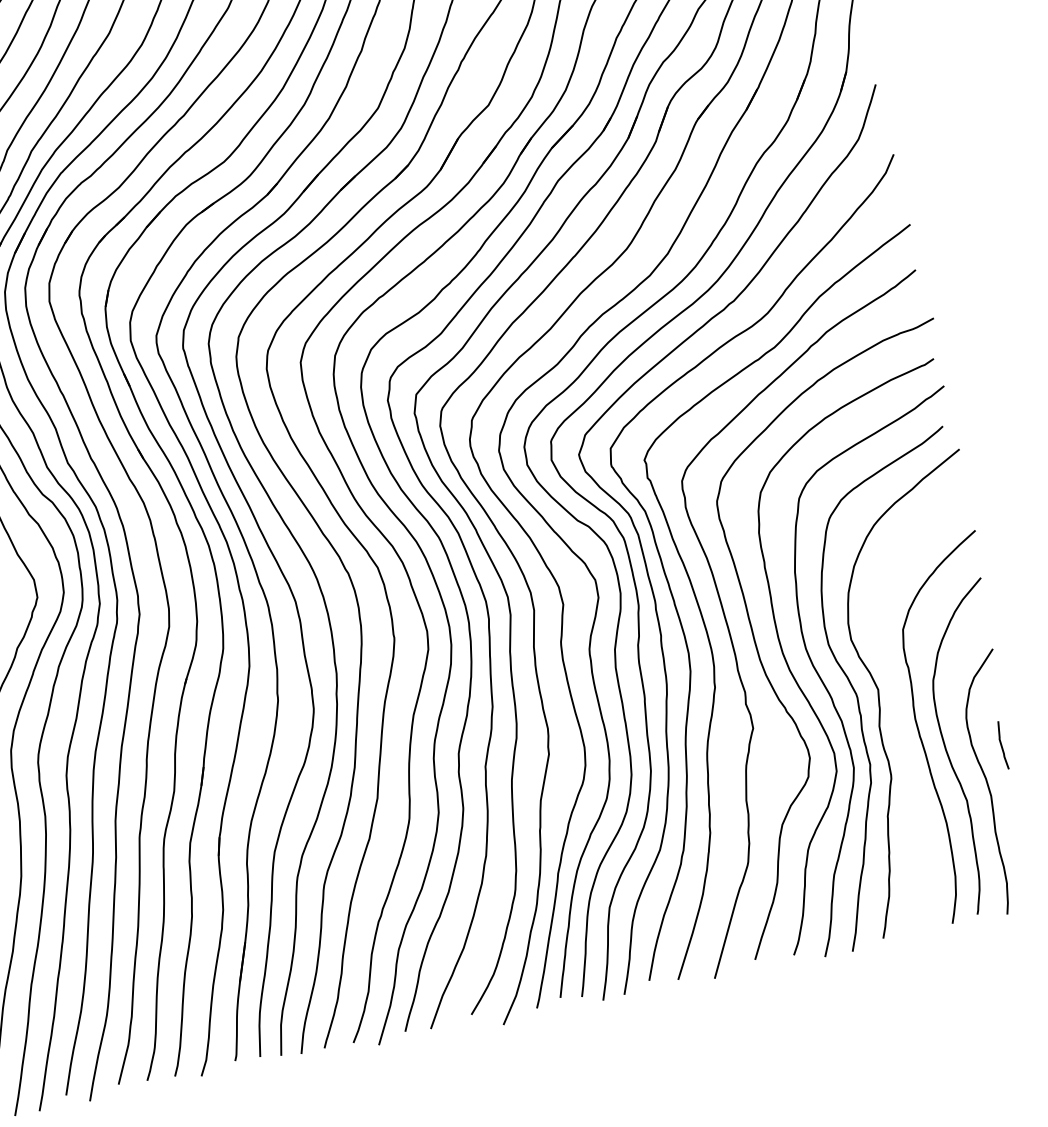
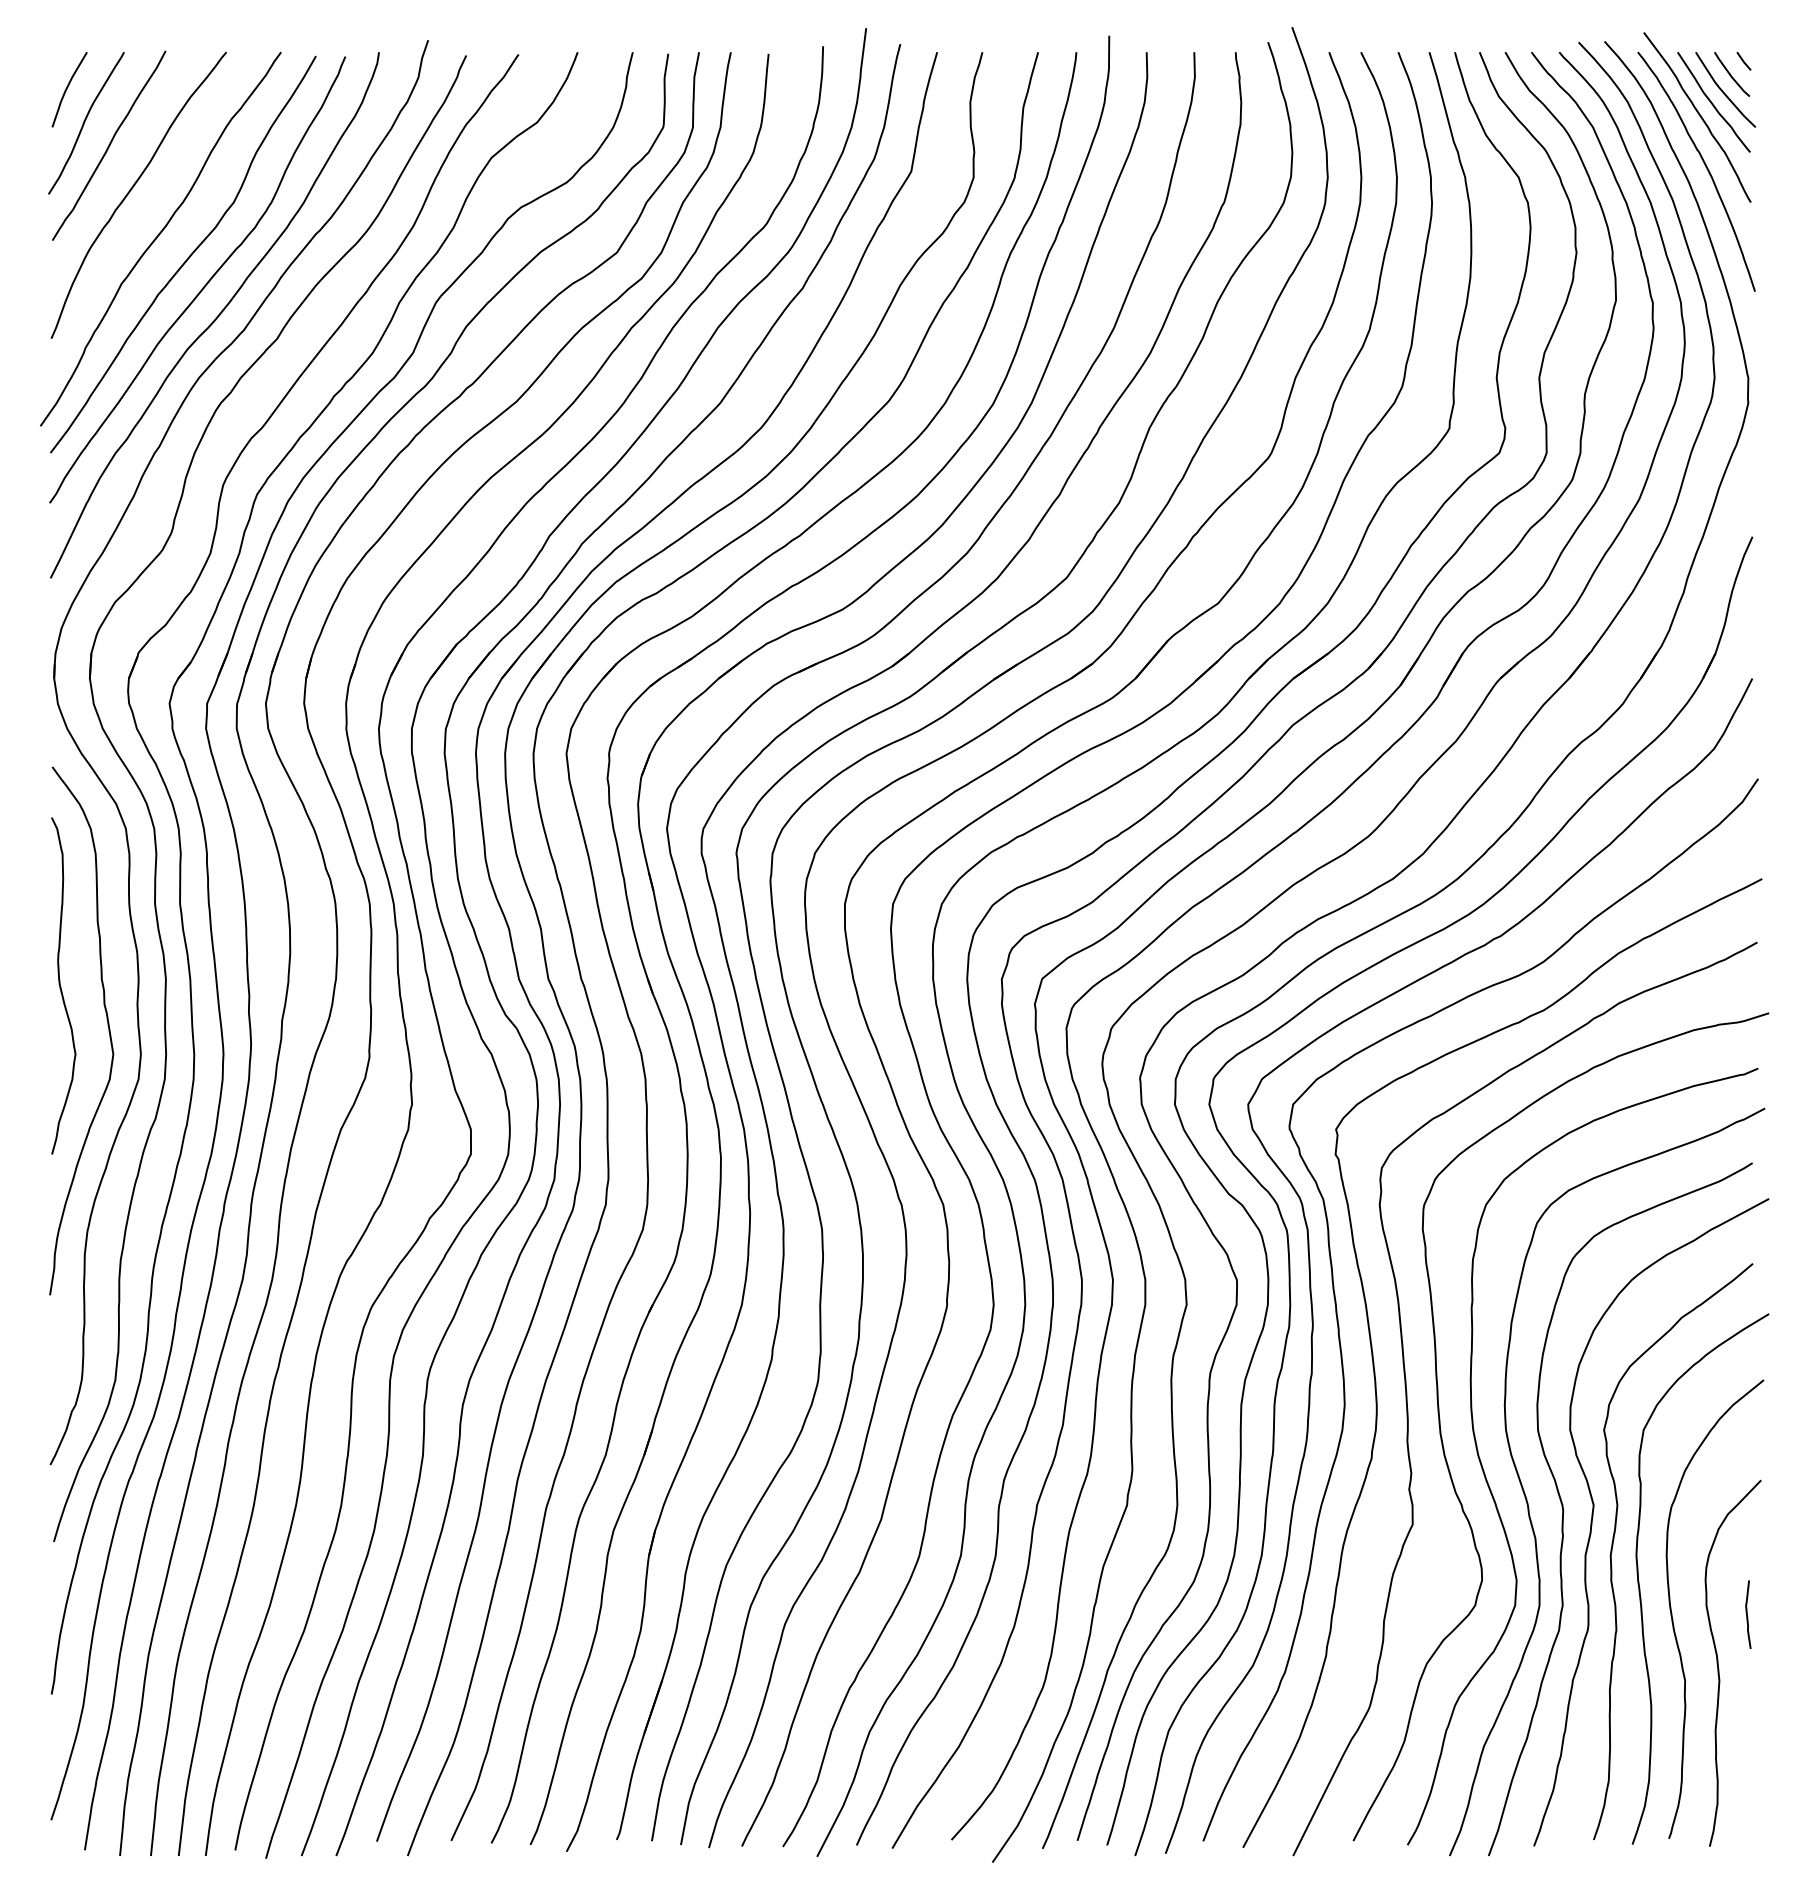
curve: (897, 710) -> (1614, 1539), added

